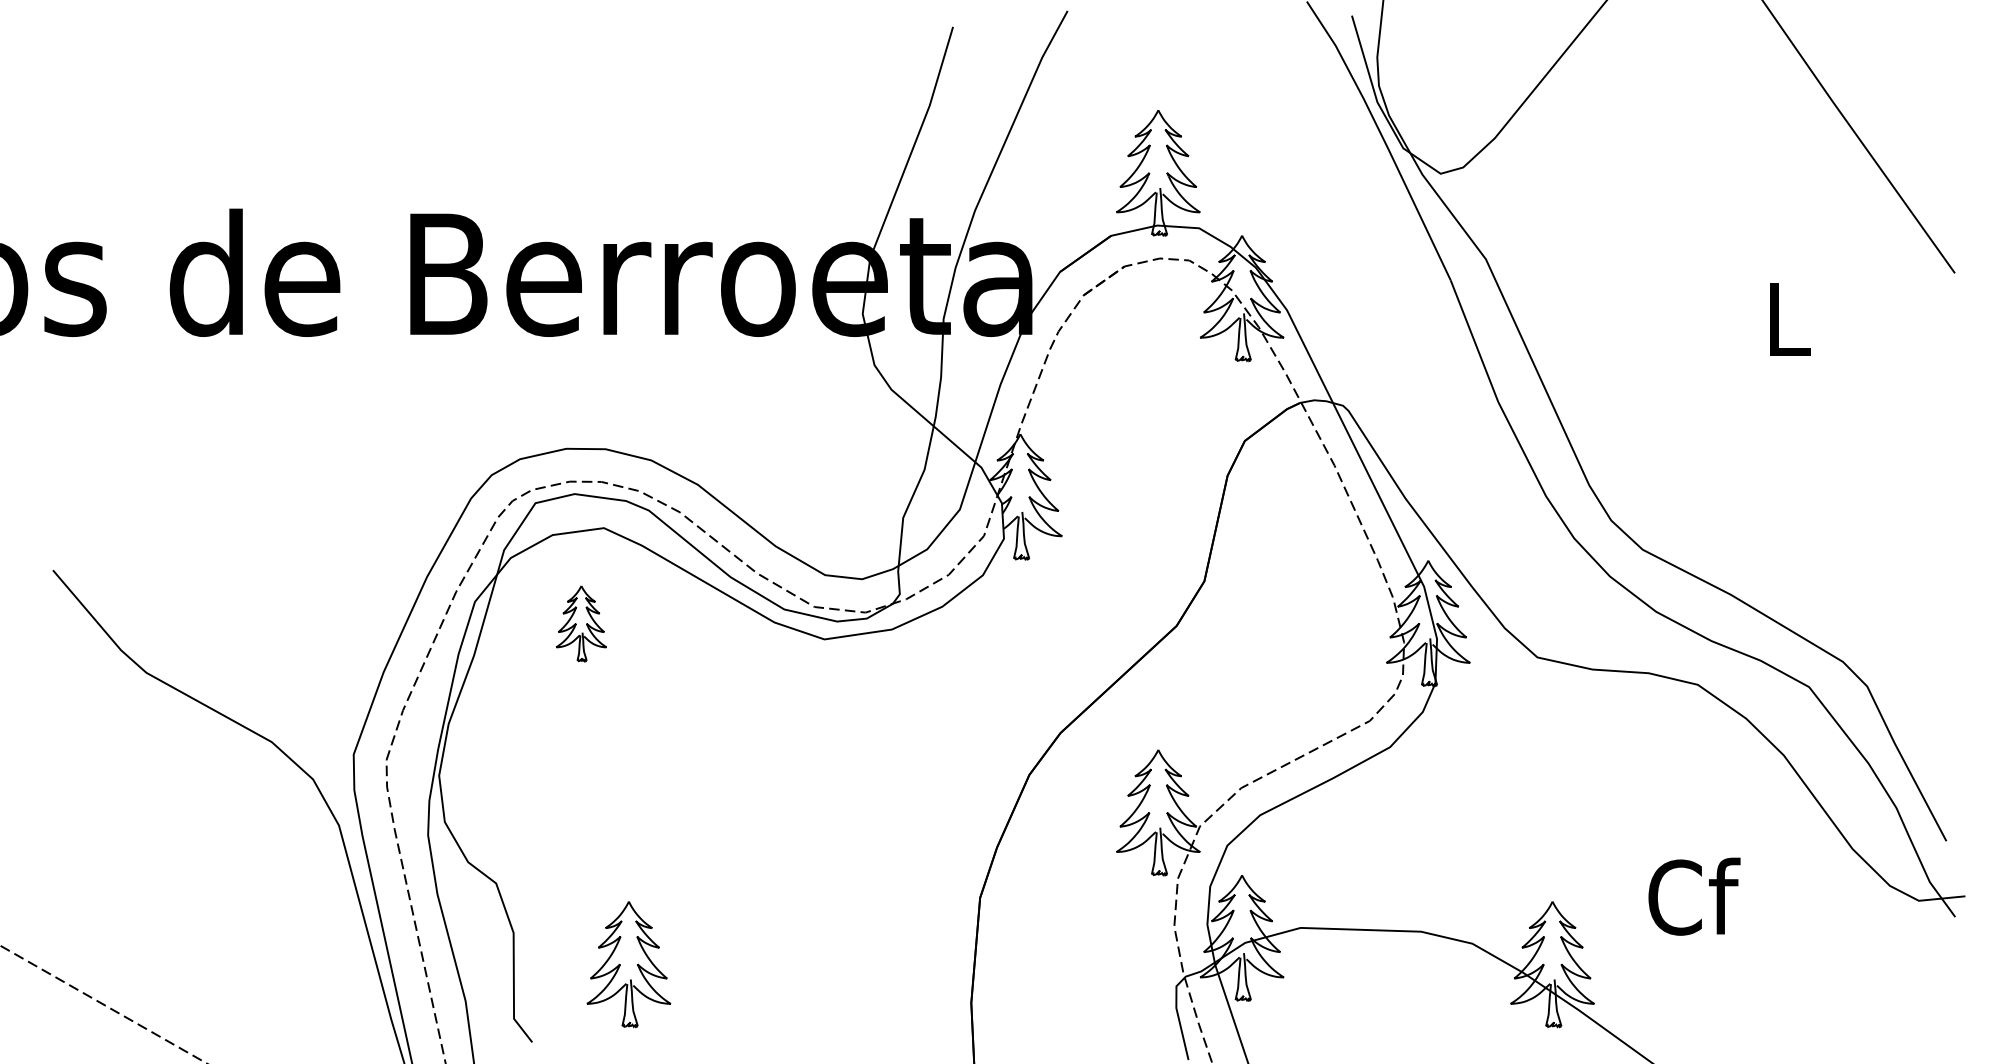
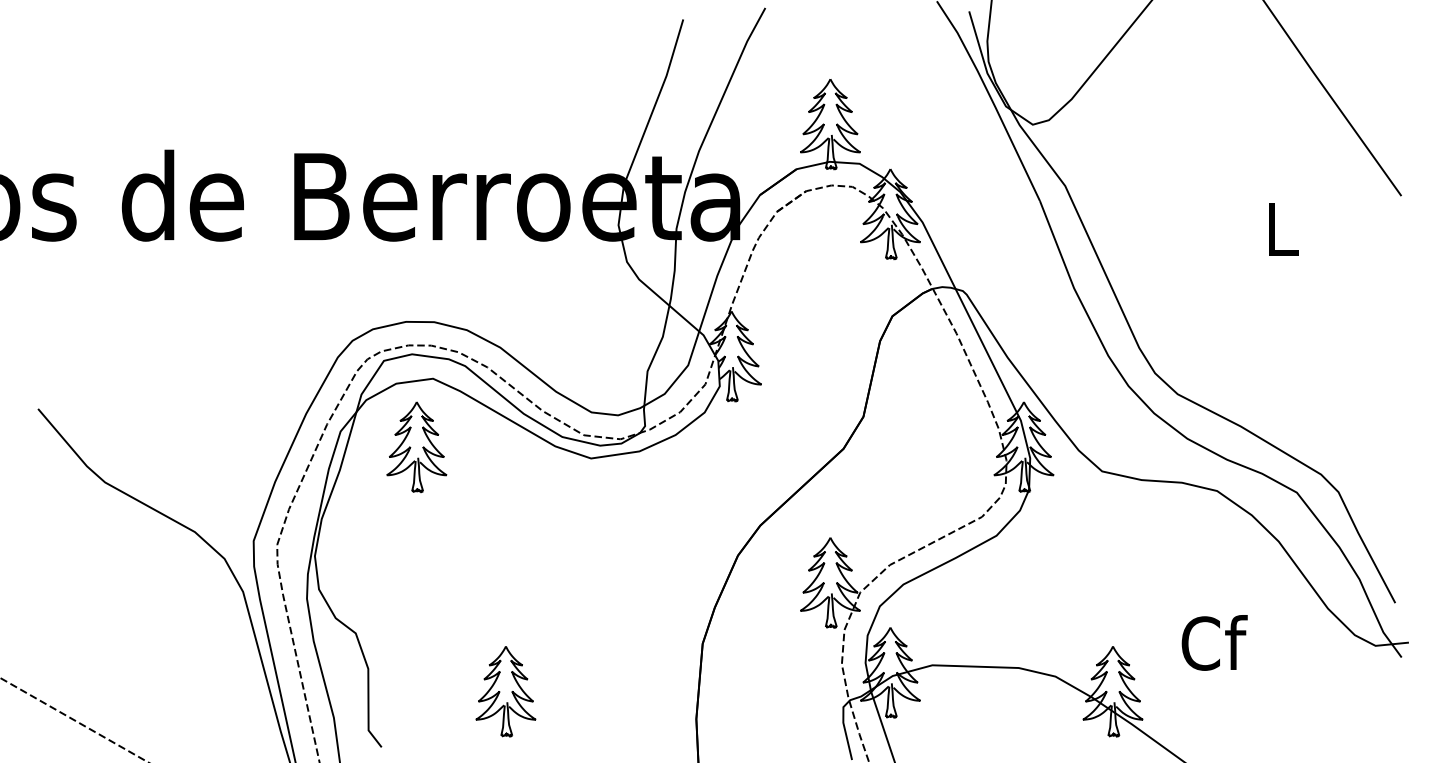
part: (580, 624) -> (416, 447), size x1.67
part: (628, 964) -> (505, 691), moved

